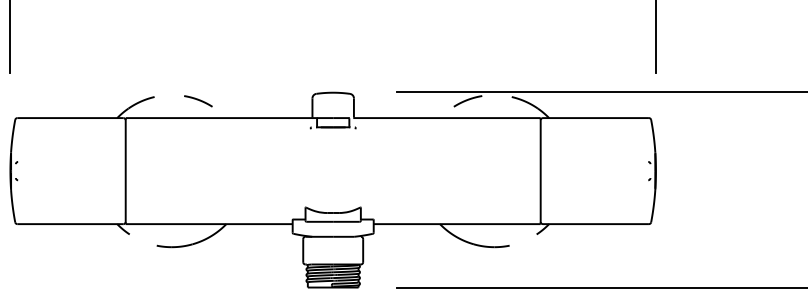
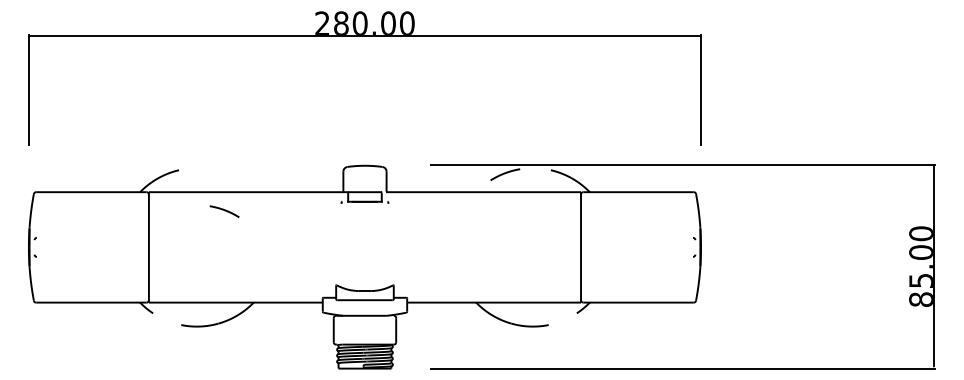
curve: (198, 101) -> (224, 211), moved

